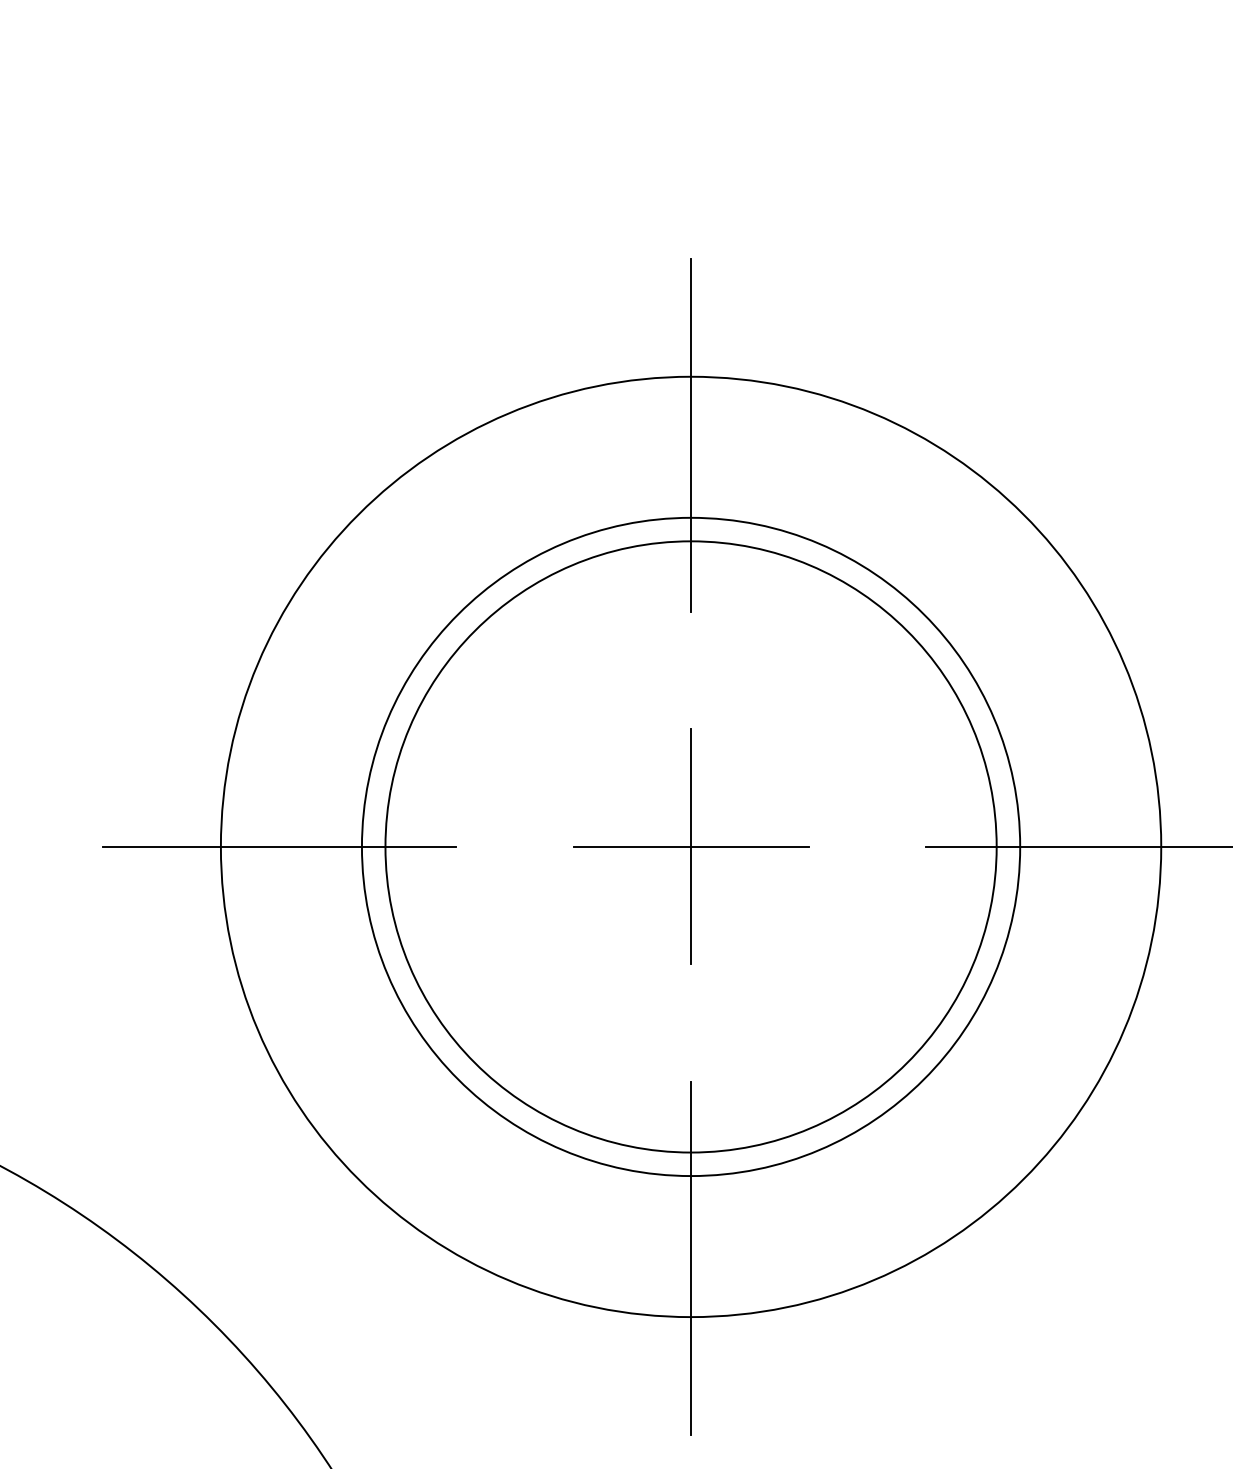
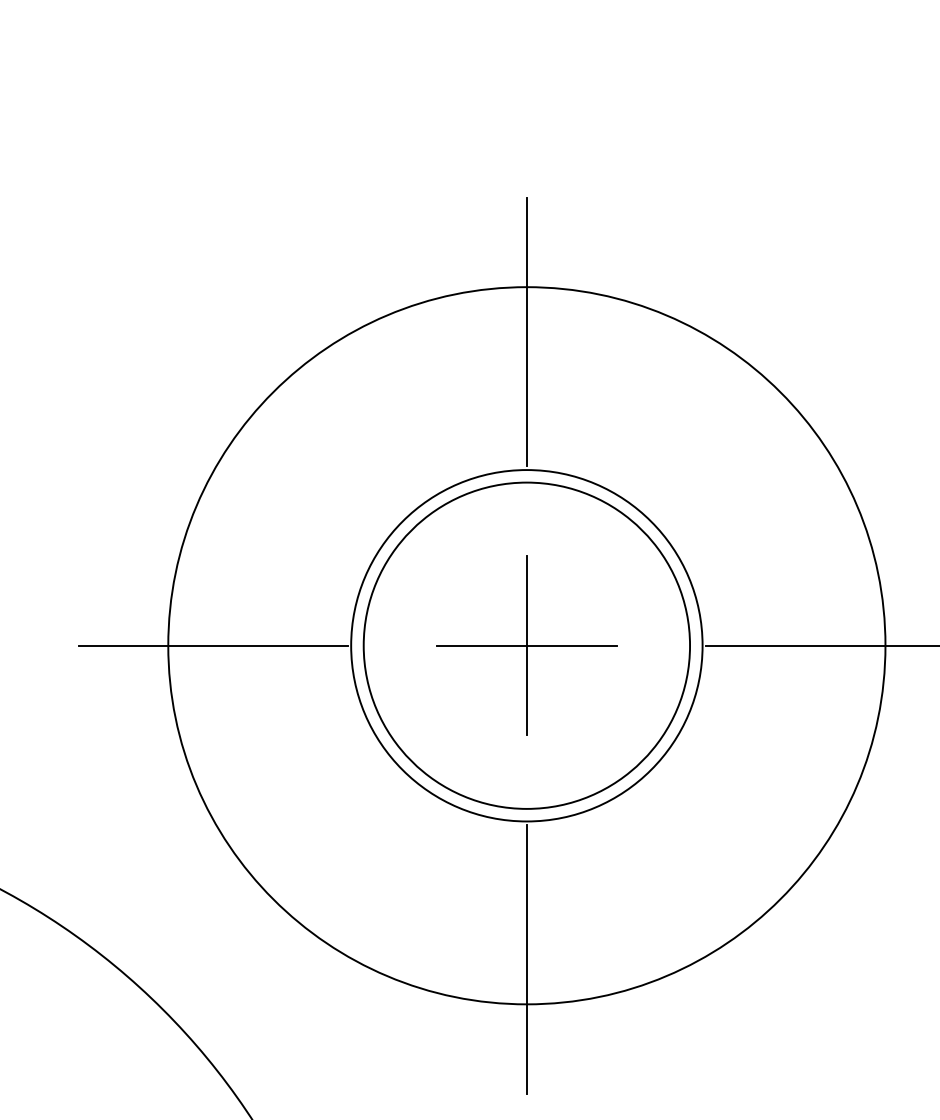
circle: (690, 846) -> (526, 645), size x0.7
circle: (690, 846) -> (526, 645), size x0.7

